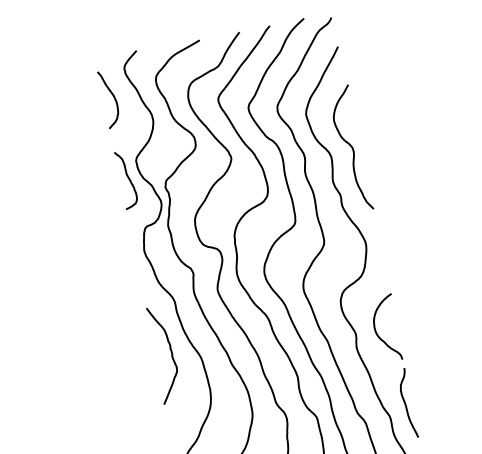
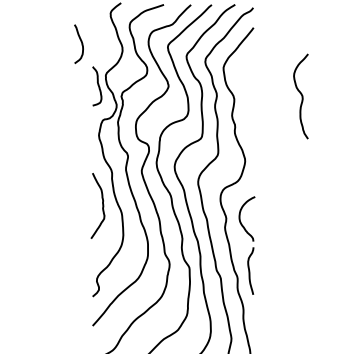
curve: (111, 94) -> (80, 41), moved
curve: (351, 148) -> (301, 96), moved

